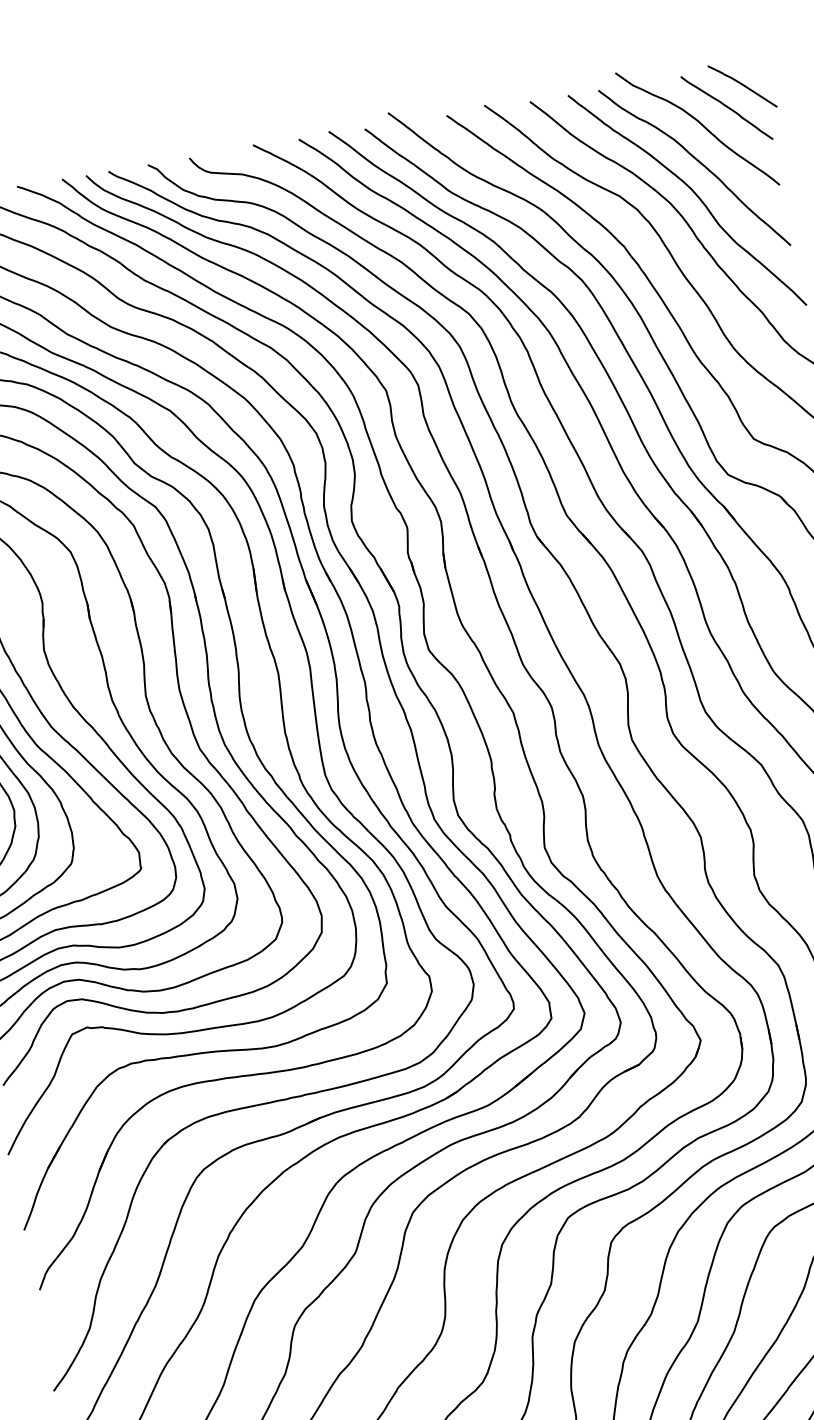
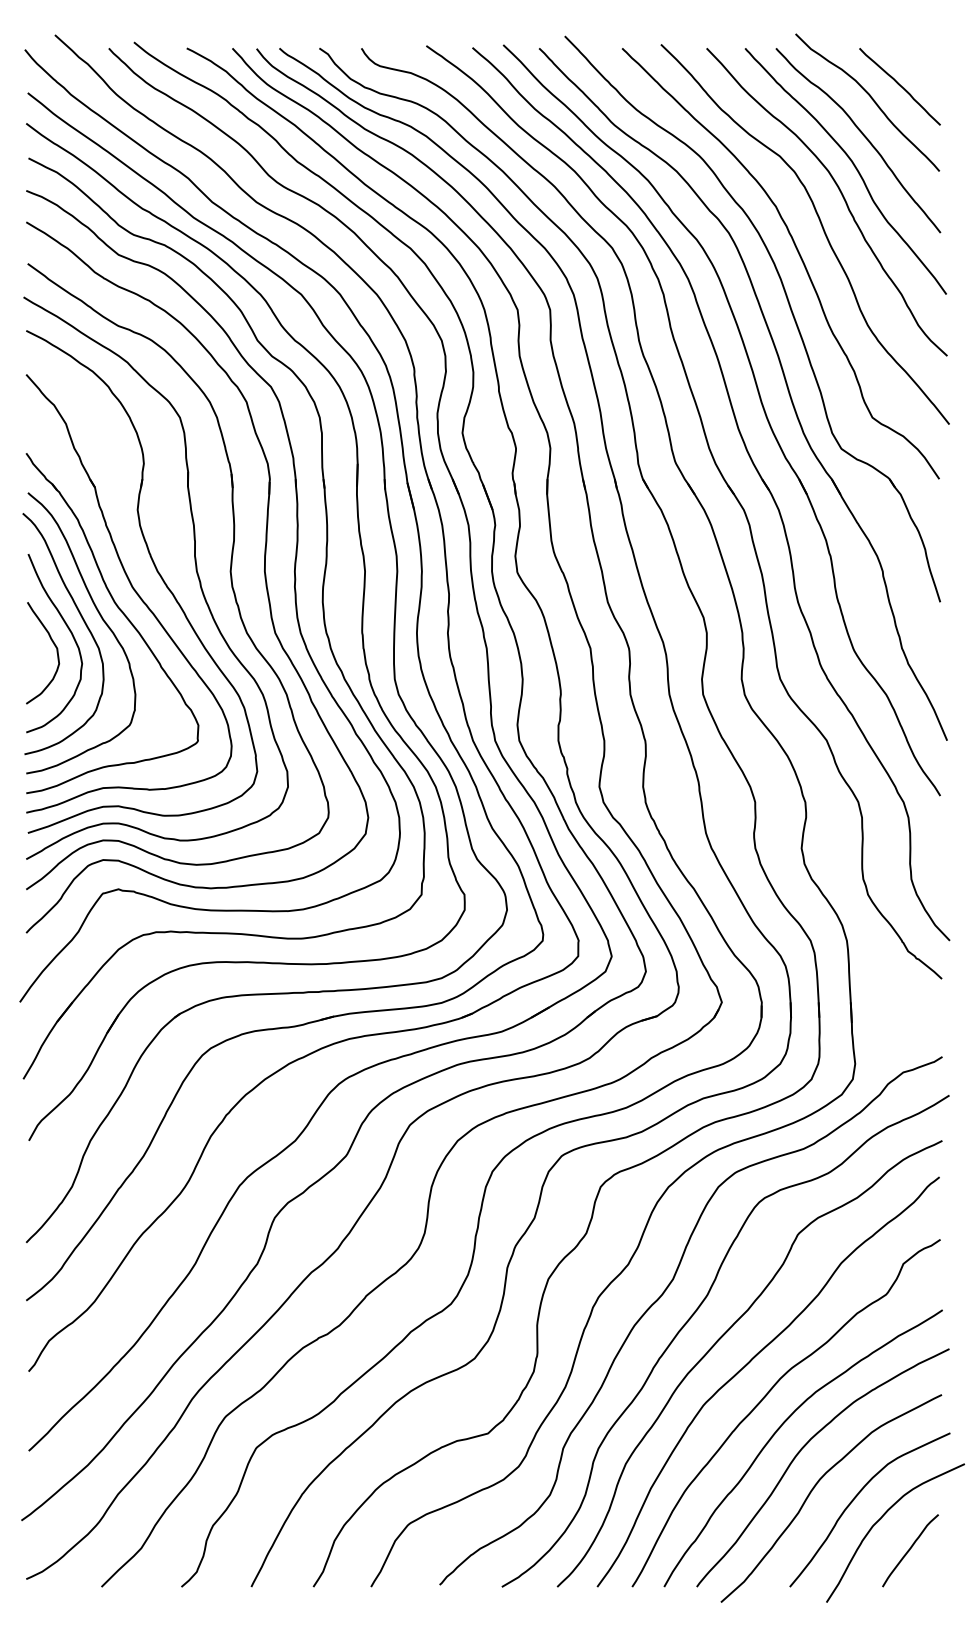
curve: (741, 85) -> (918, 66), removed

